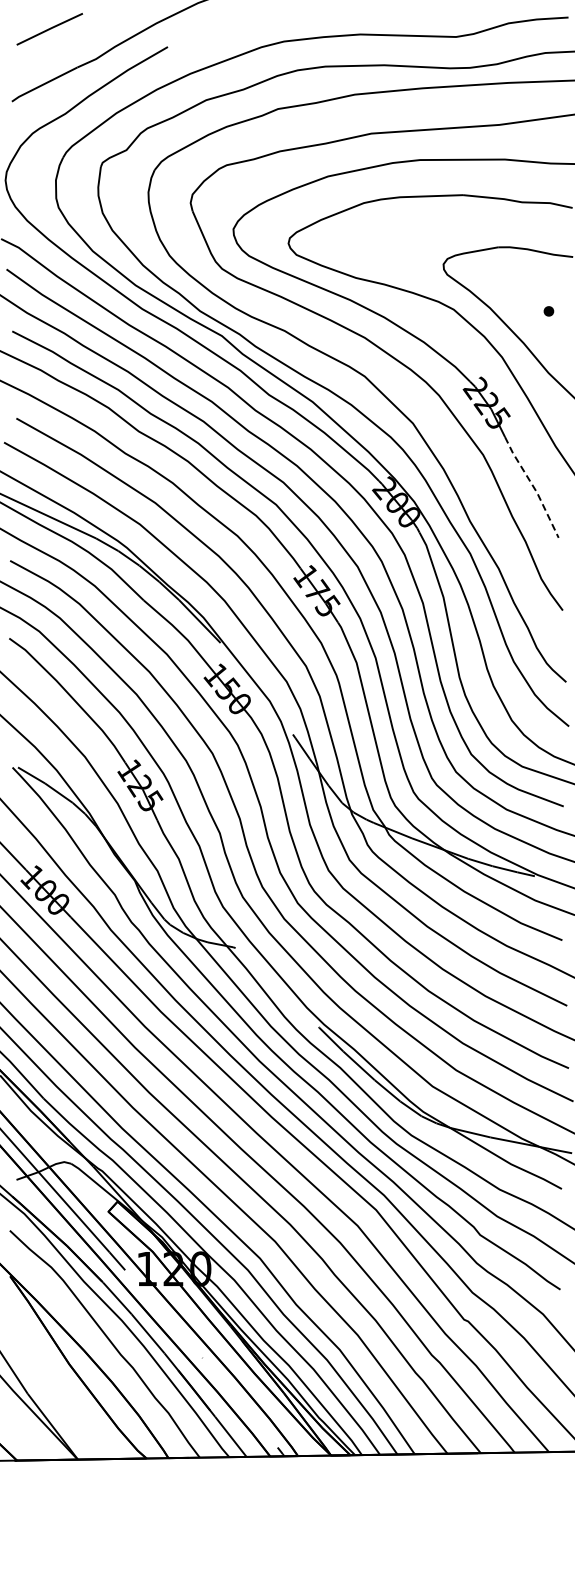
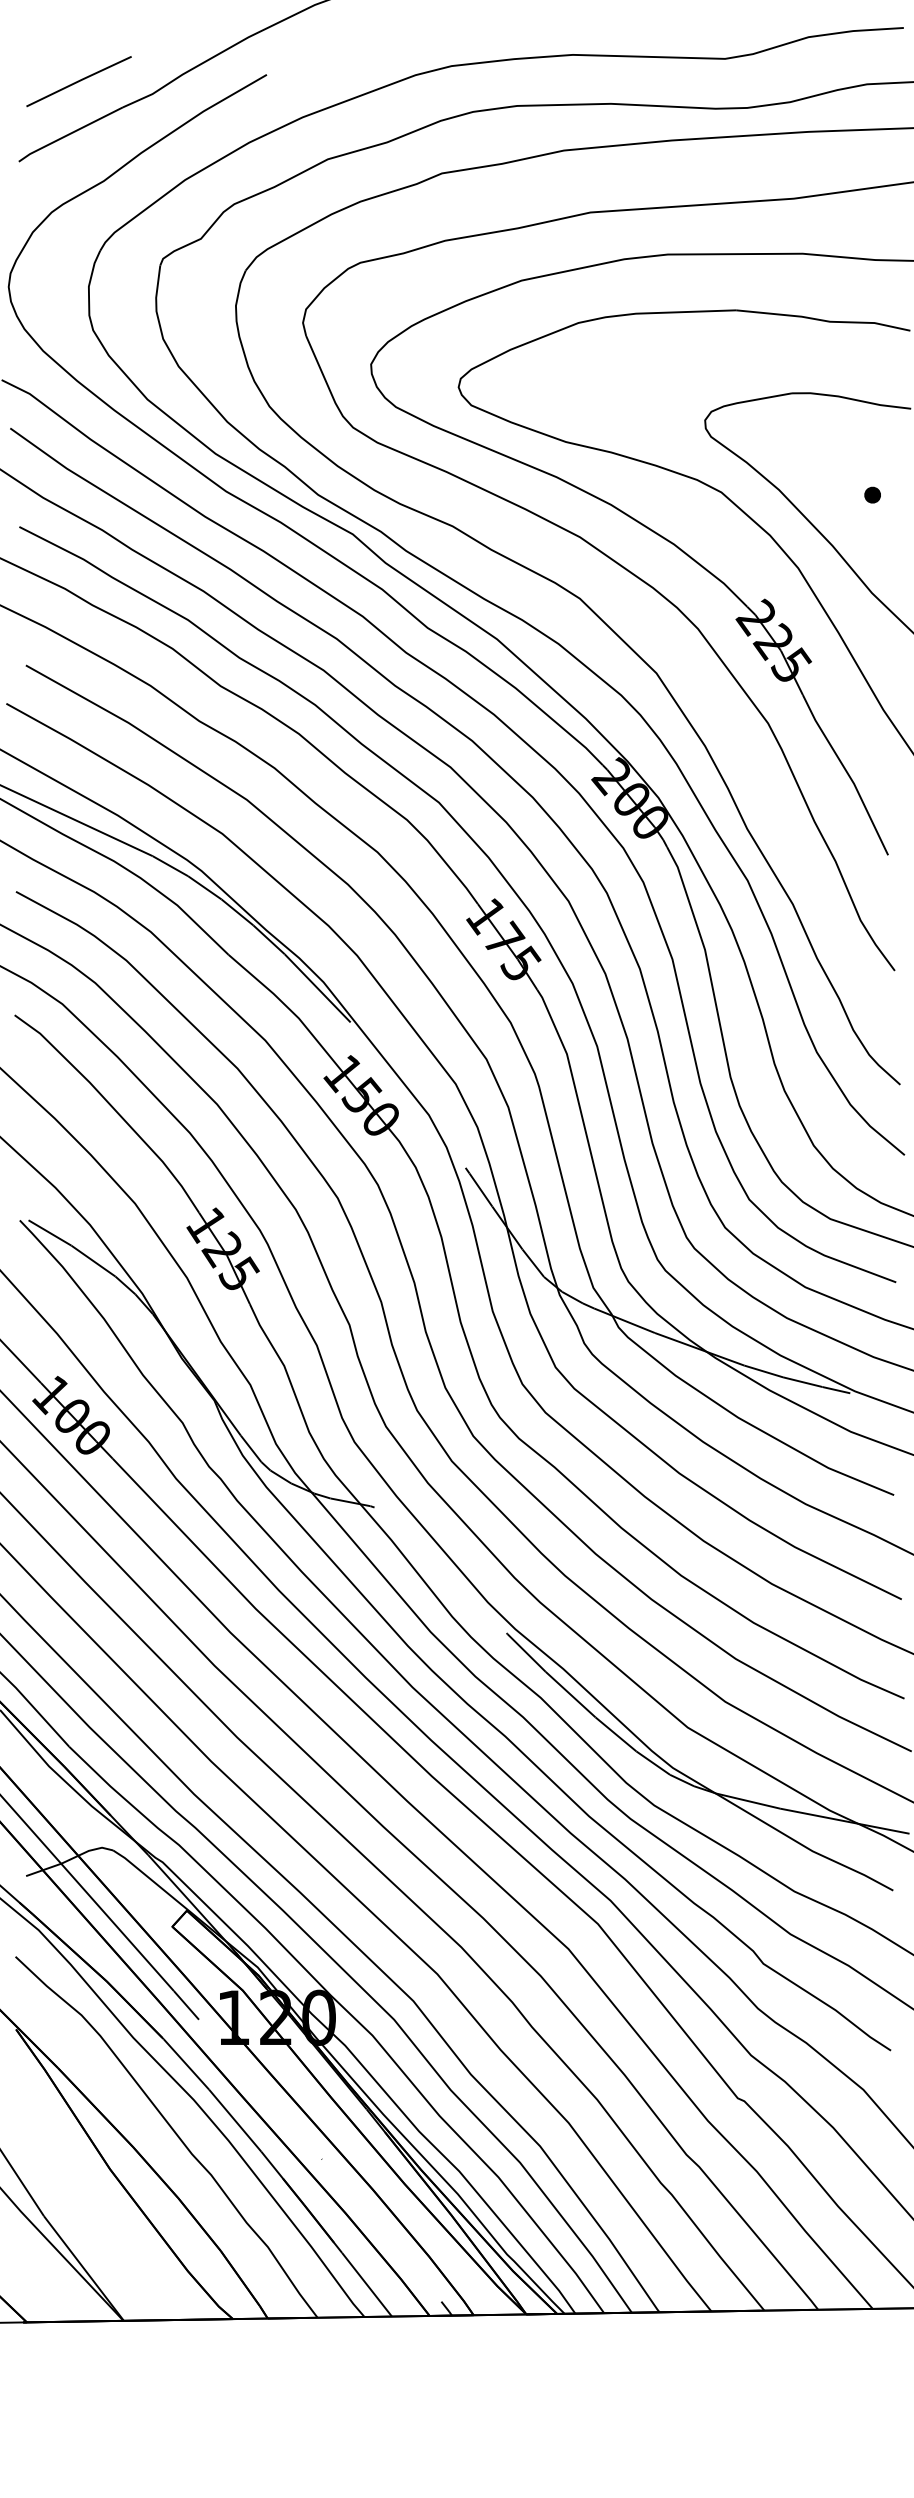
line: (49, 29) -> (78, 81), moved
line: (533, 487) -> (848, 775), dashed -> solid

